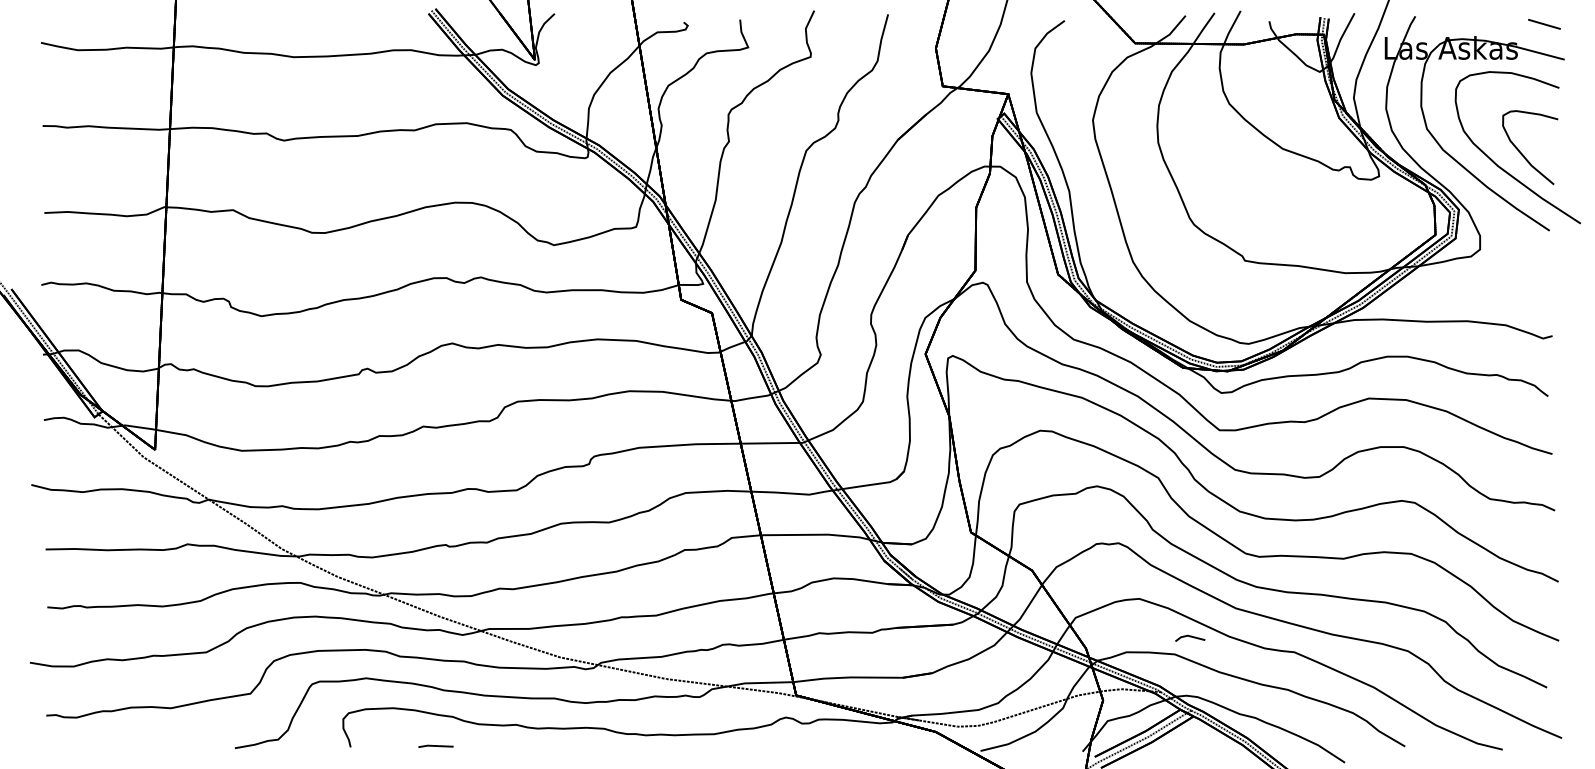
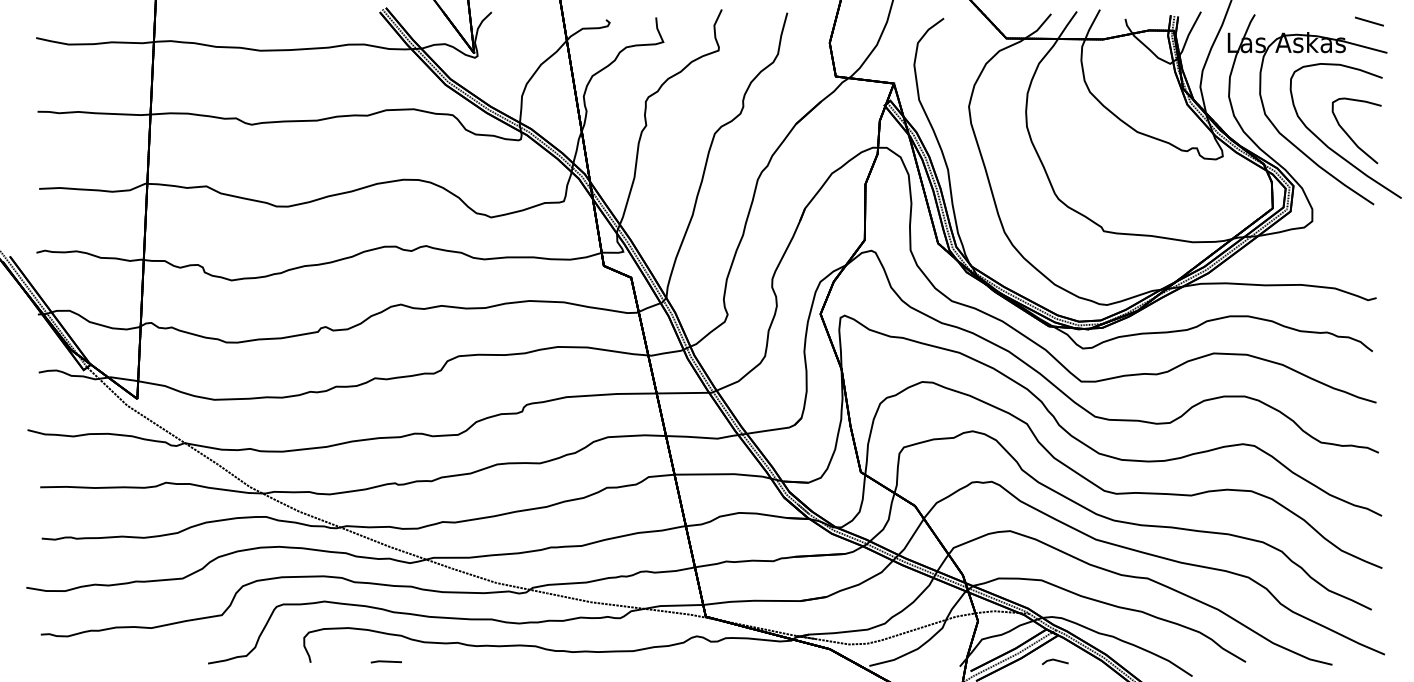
part: (1190, 637) -> (1055, 661), moved

